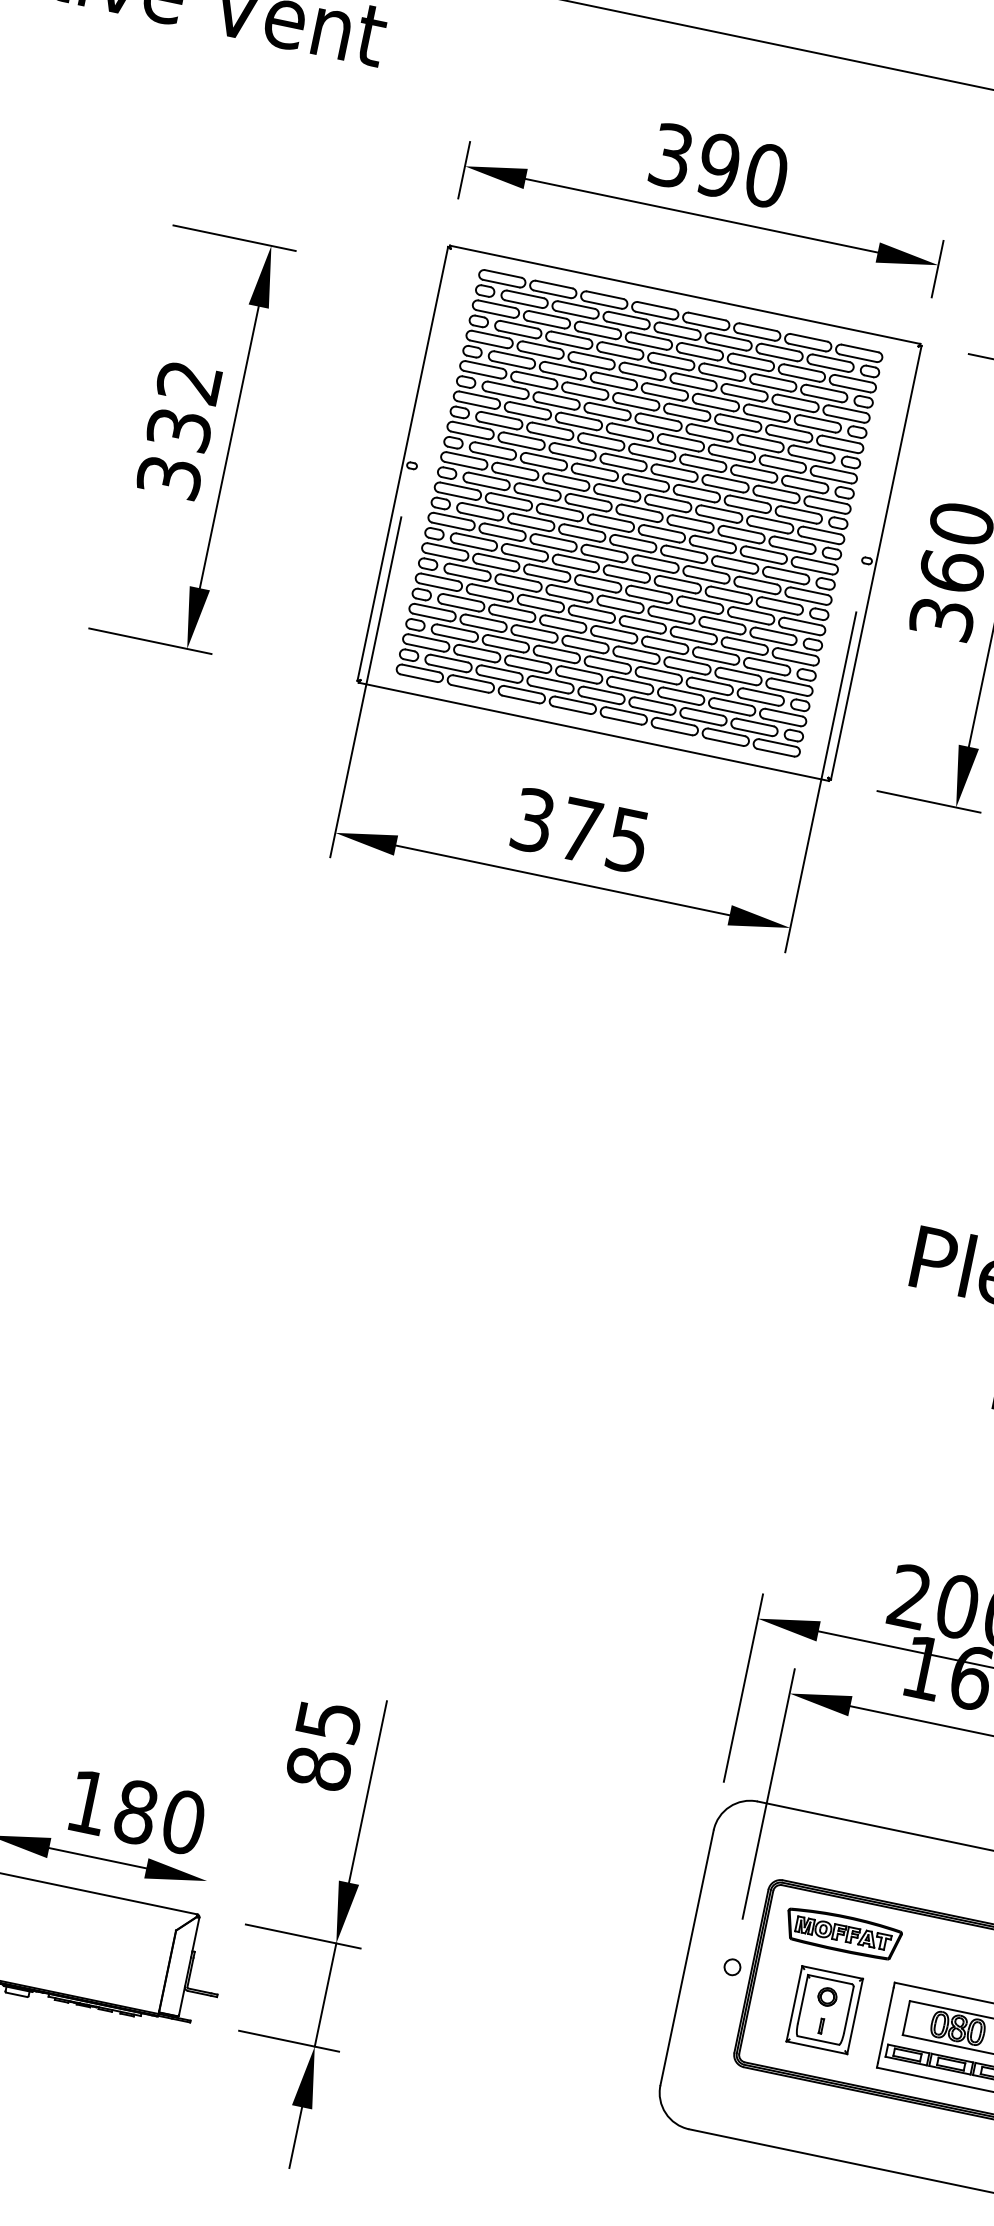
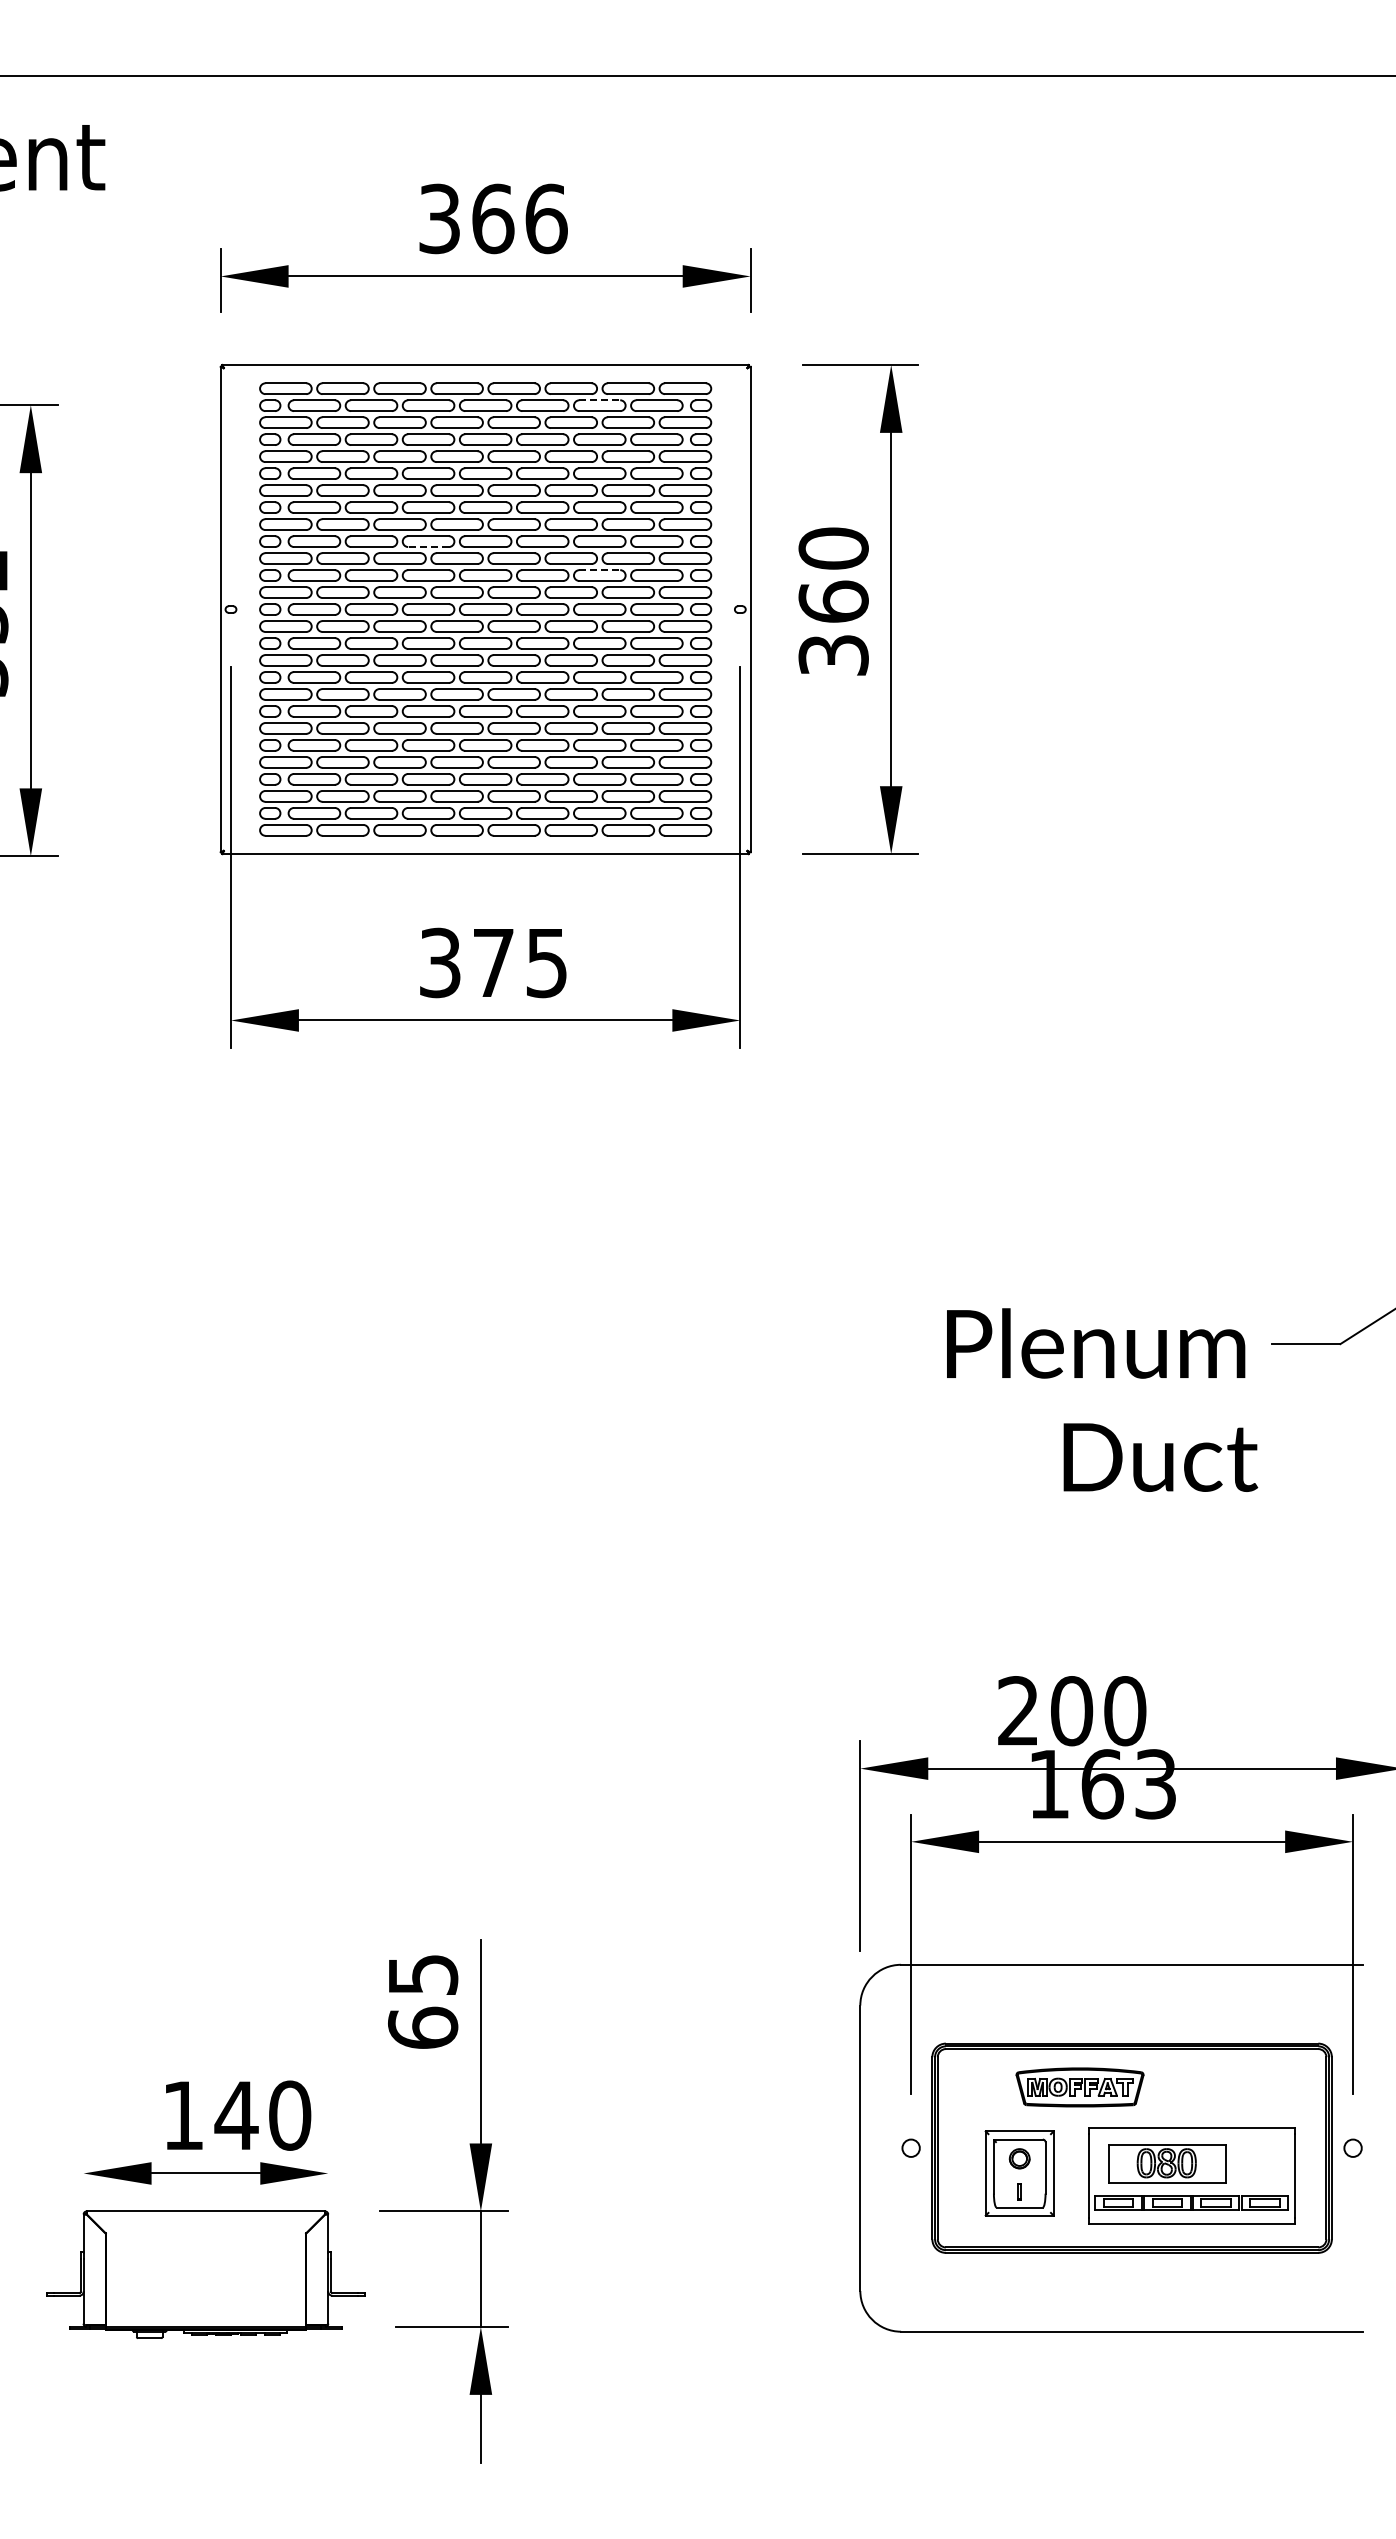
text: (742, 170) -> (519, 218), 390 -> 366
line: (781, 348) -> (600, 400), solid -> dashed
line: (600, 447) -> (428, 547), solid -> dashed
line: (749, 499) -> (600, 570), solid -> dashed
text: (319, 1768) -> (423, 2027), 85 -> 65
text: (135, 1812) -> (236, 2115), 180 -> 140
part: (842, 1933) -> (1079, 2087), moved

